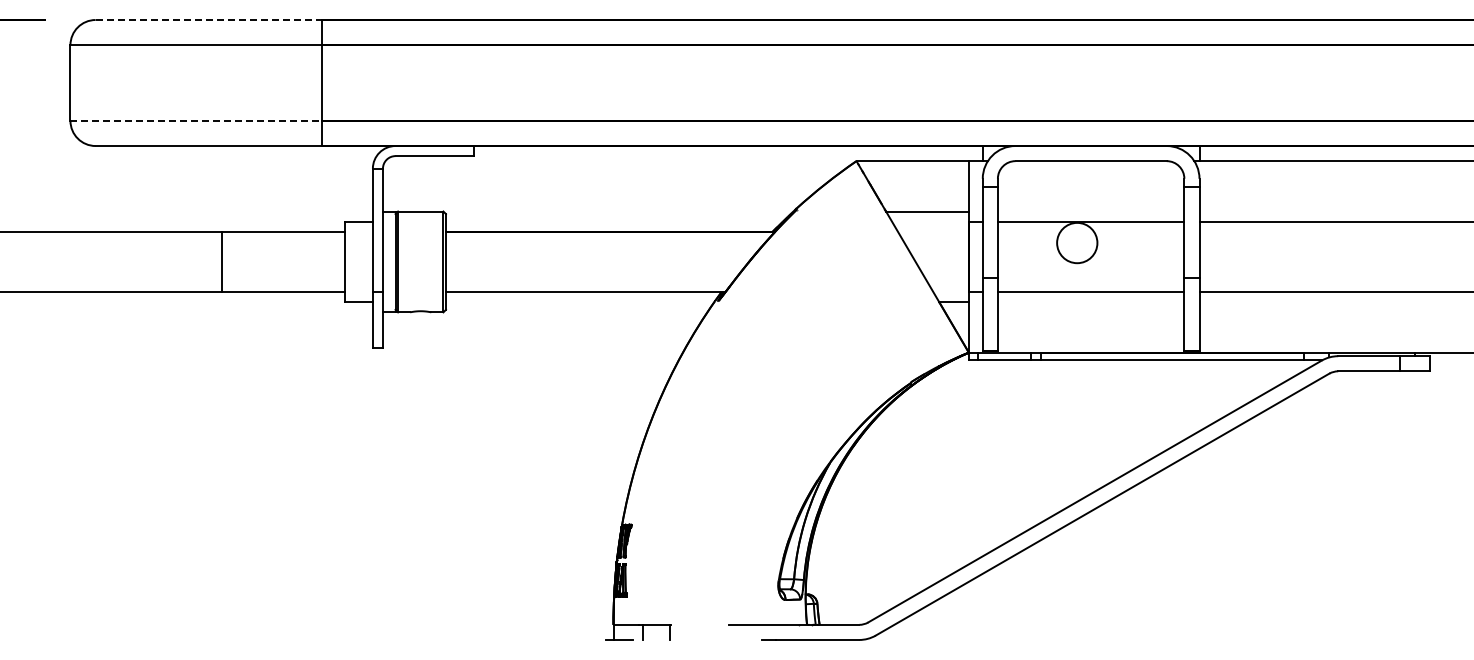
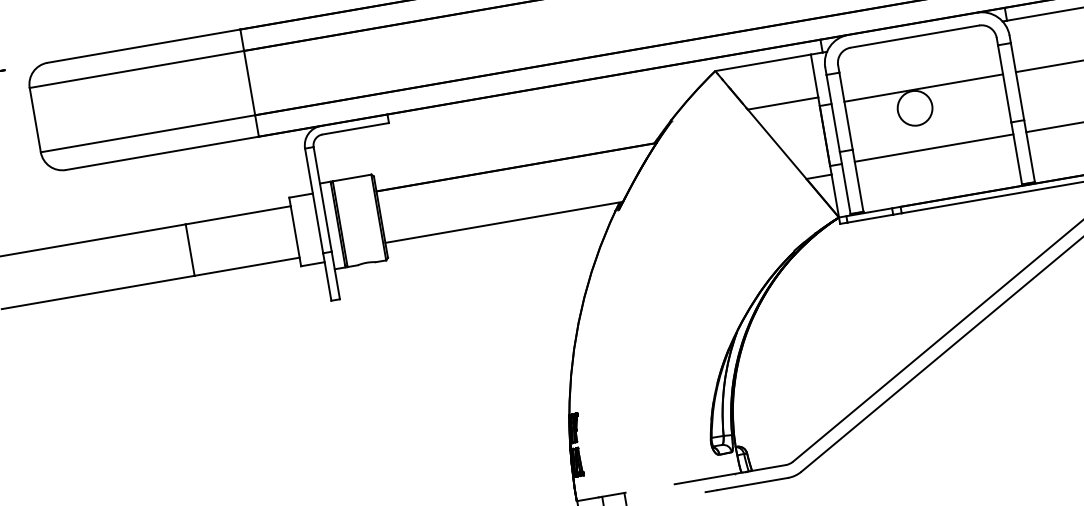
line: (209, 20) -> (144, 46), dashed -> solid
line: (196, 120) -> (147, 133), dashed -> solid

